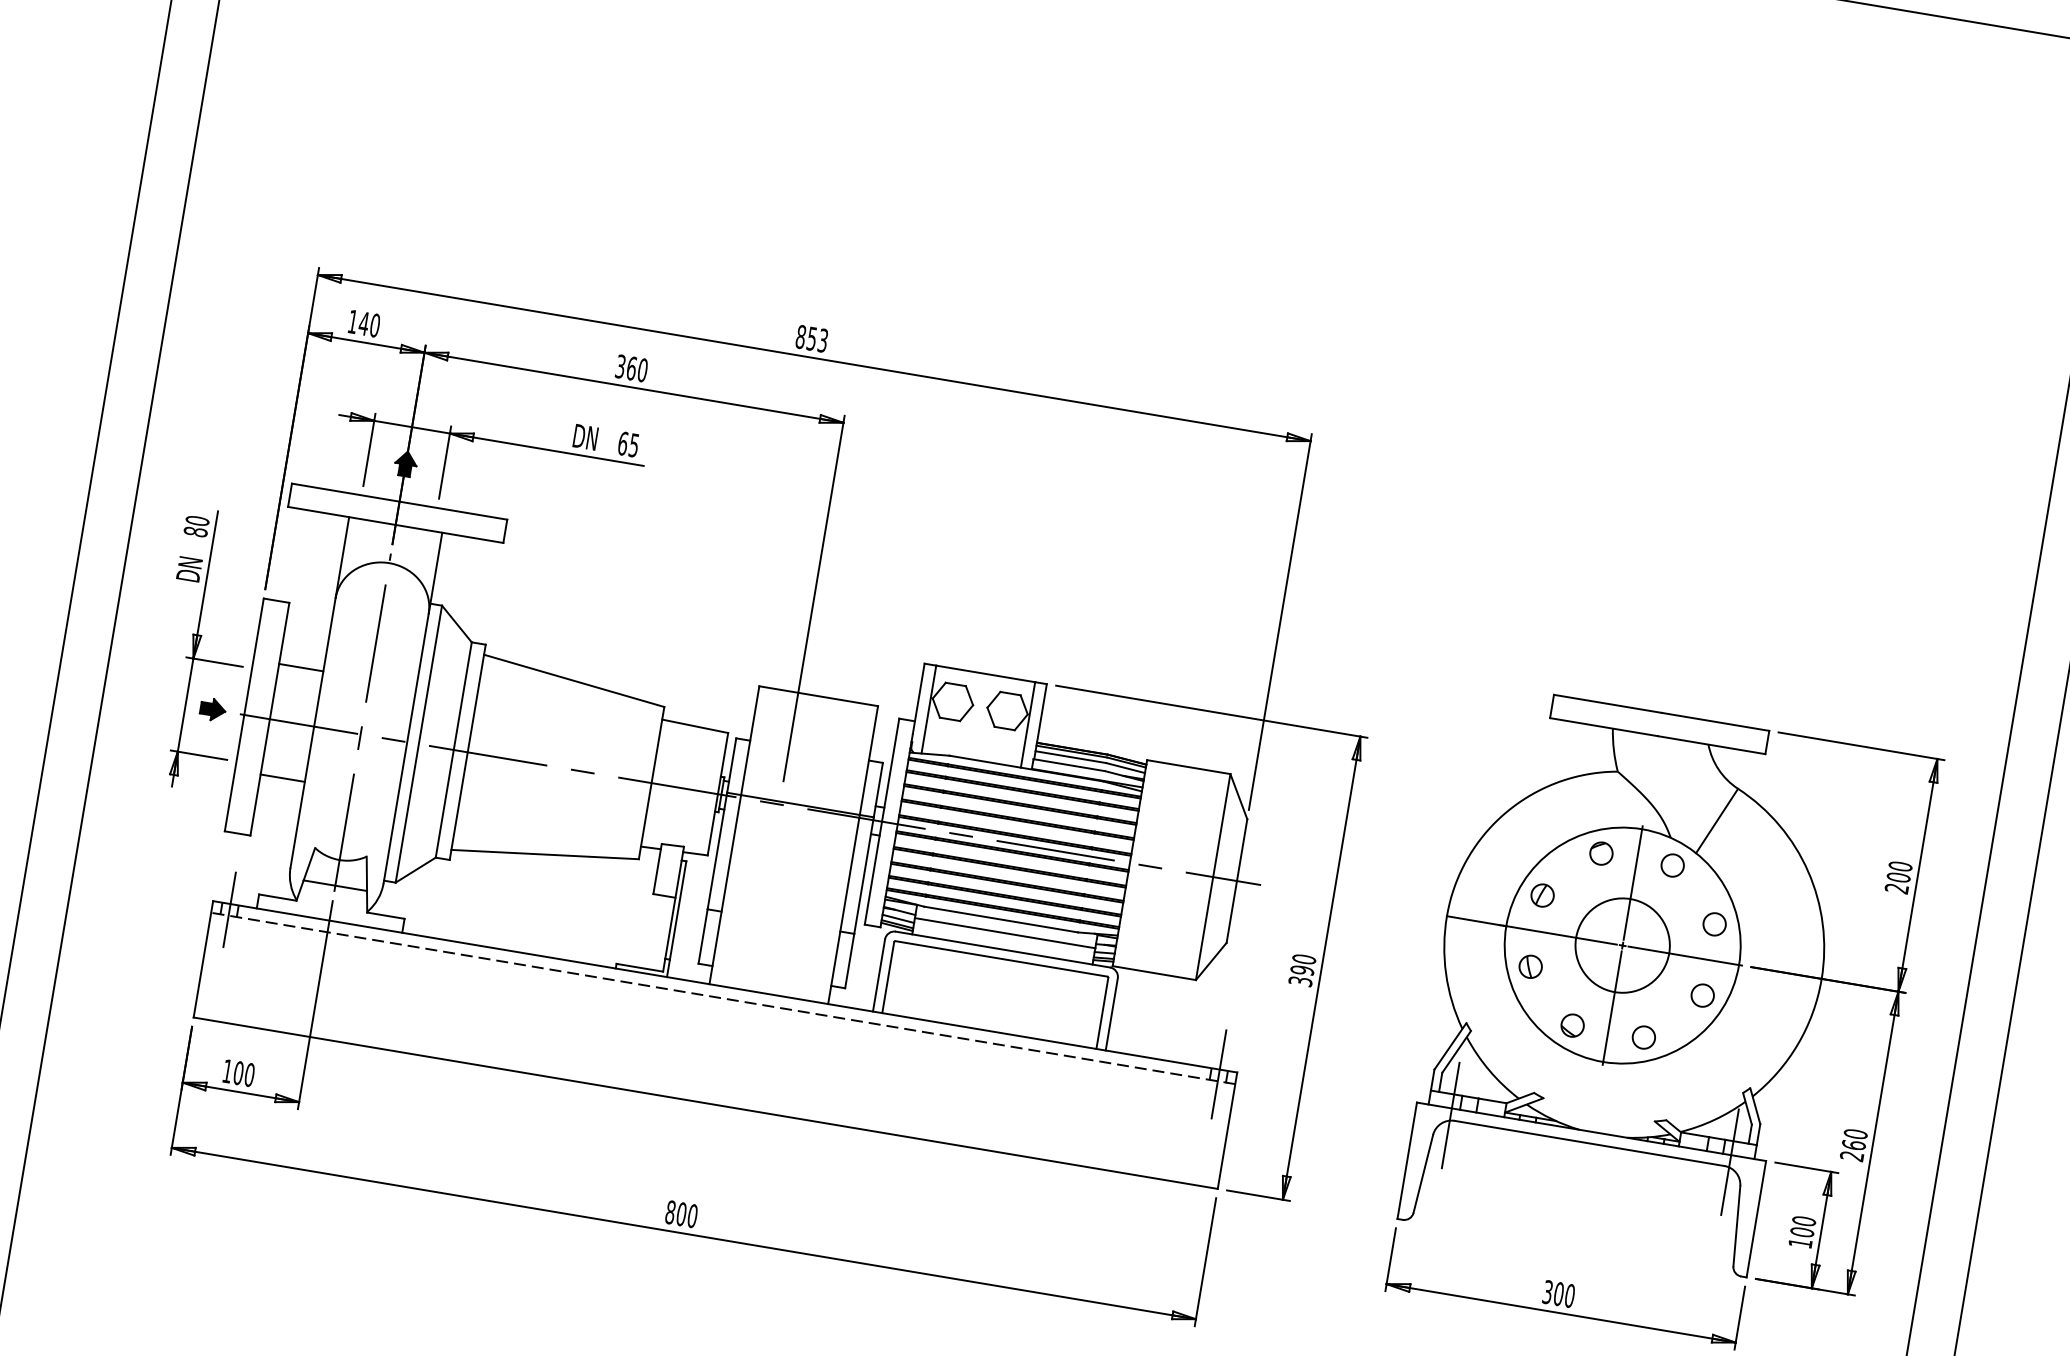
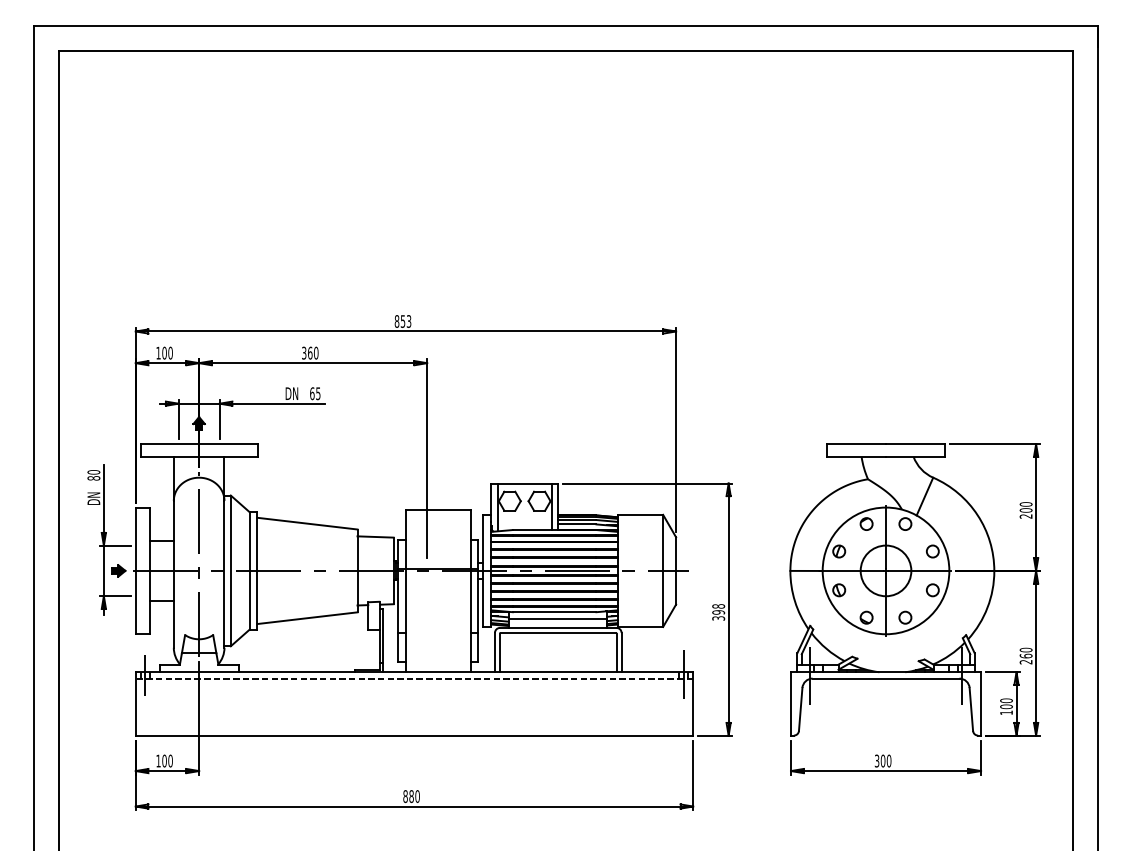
text: (364, 322) -> (164, 352), 140 -> 100
text: (1303, 959) -> (718, 606), 390 -> 398
text: (681, 1214) -> (411, 796), 800 -> 880

